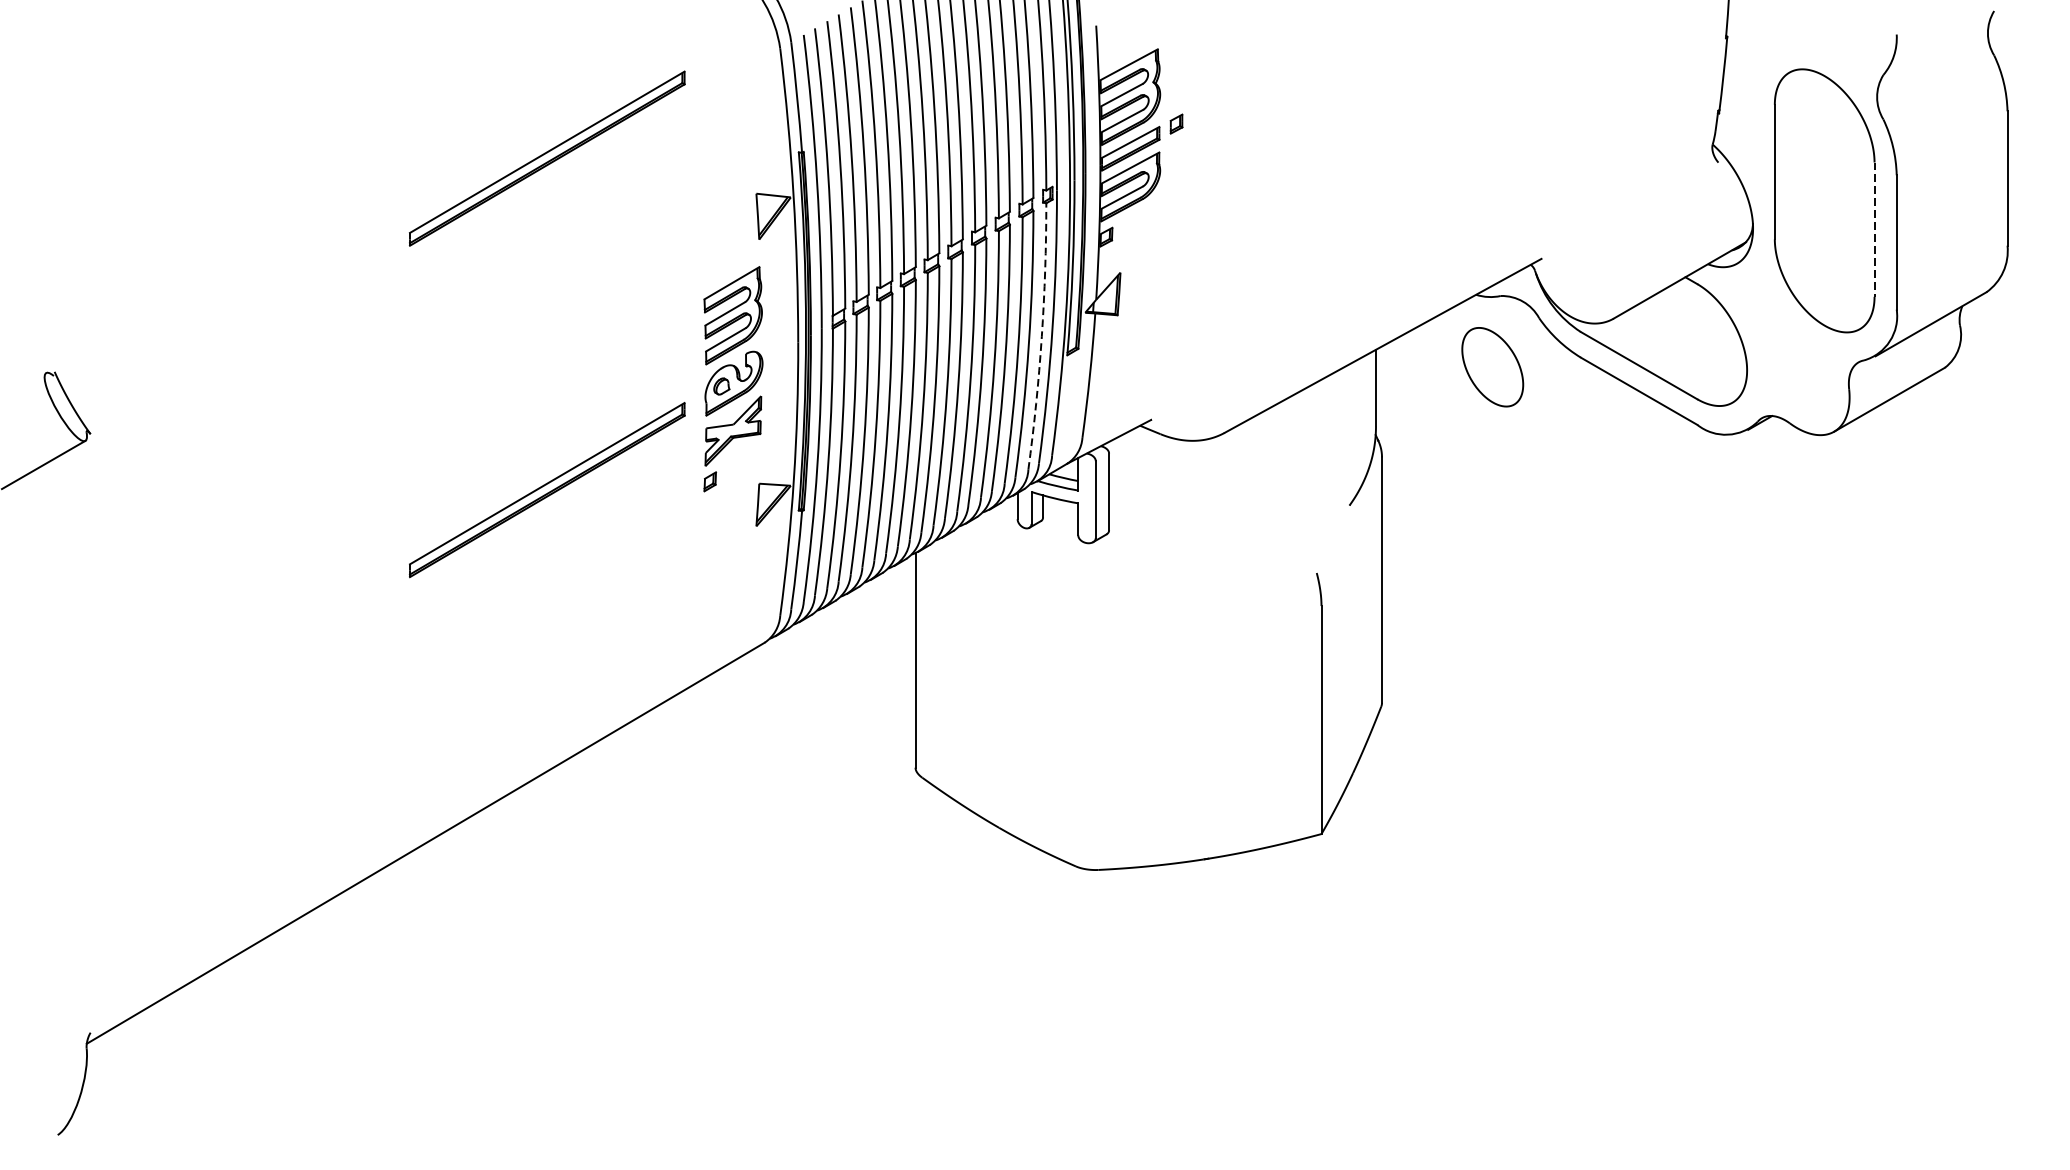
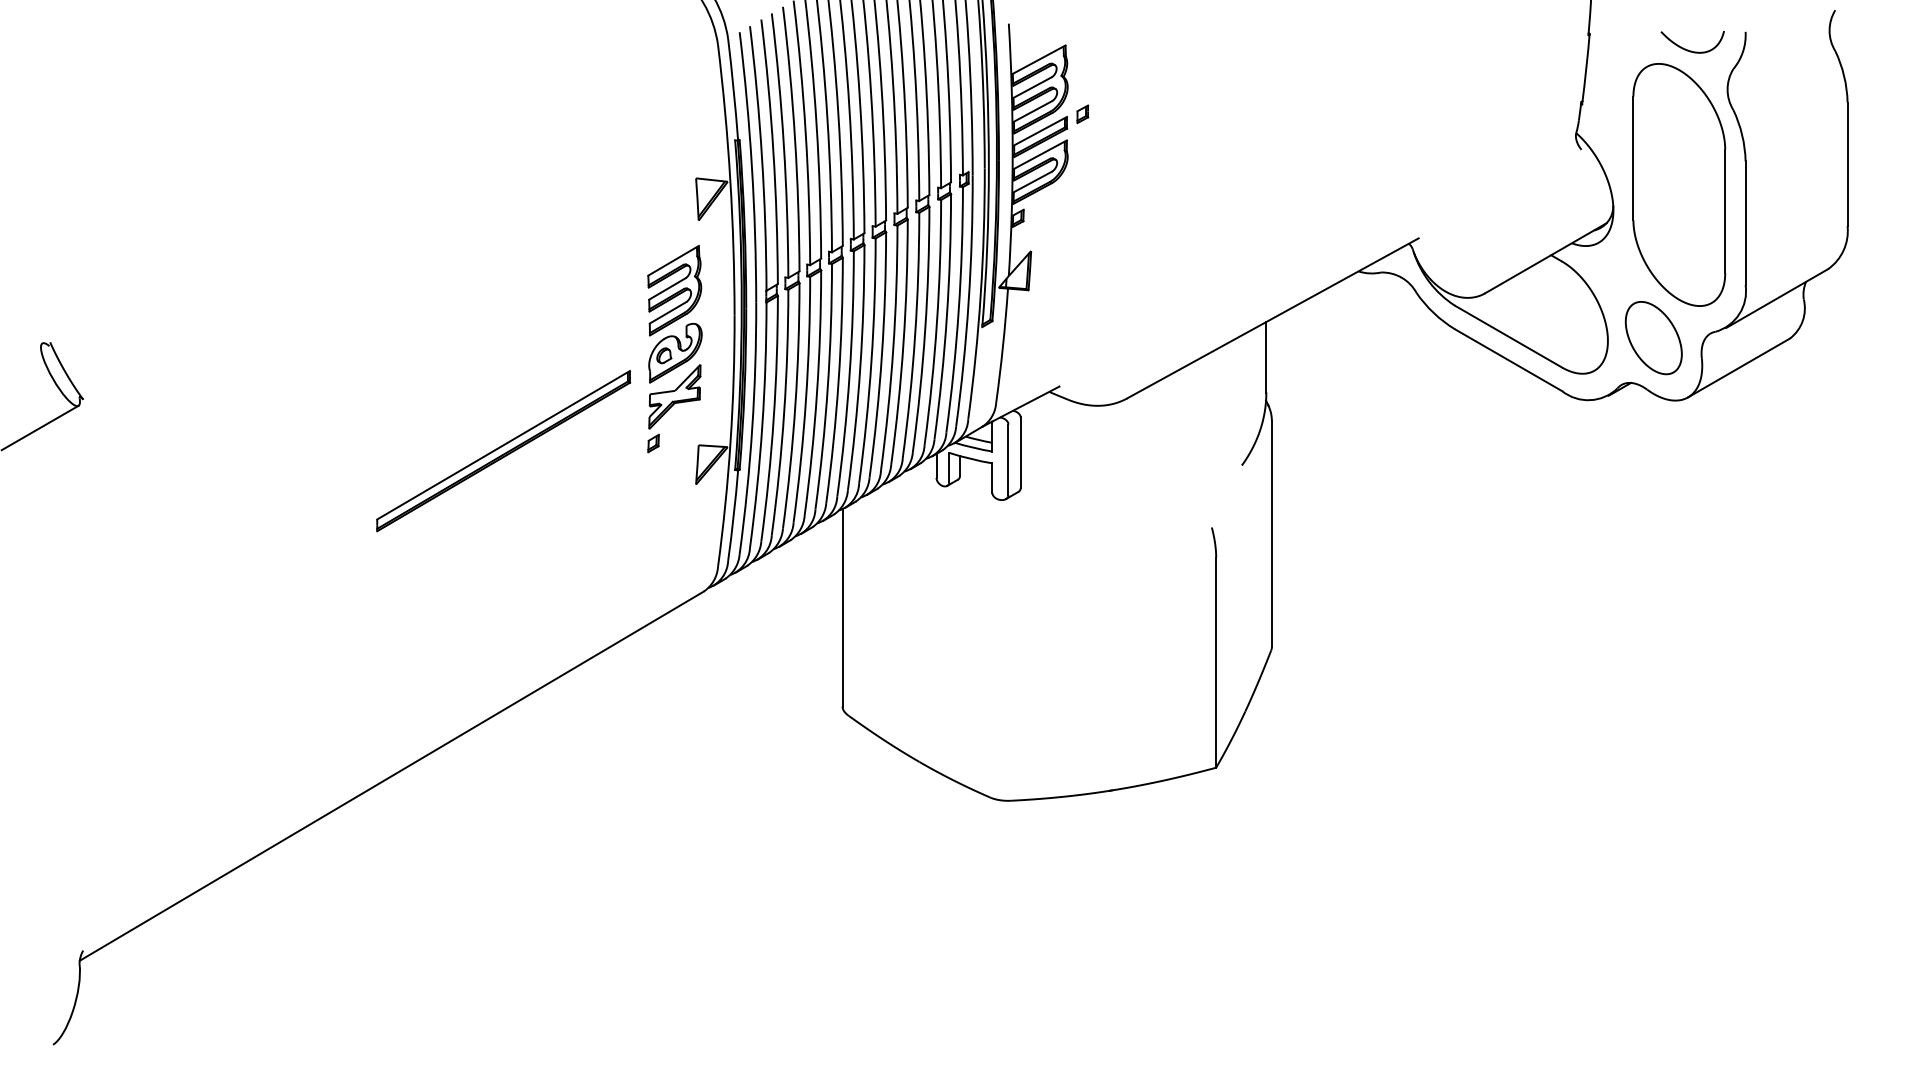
curve: (1834, 53) -> (1688, 49), added
part: (547, 159) -> (503, 146), removed
line: (1874, 229) -> (1725, 211), dashed -> solid
arc: (1041, 337) -> (958, 310), dashed -> solid
part: (1492, 367) -> (1653, 338), moved

